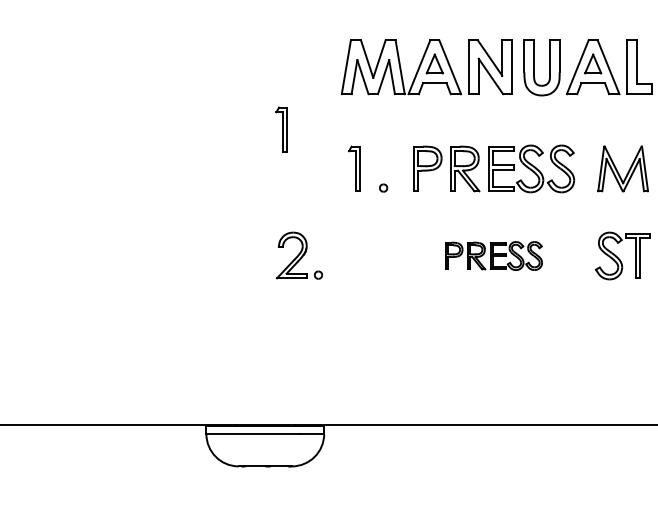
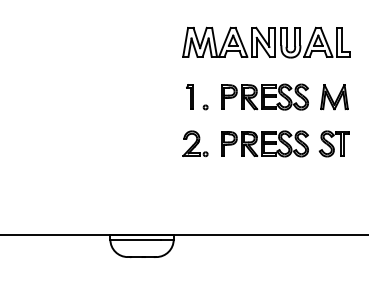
part: (280, 128) -> (150, 75), removed
part: (299, 255) -> (195, 143), moved
part: (493, 255) -> (264, 143), size x1.67

